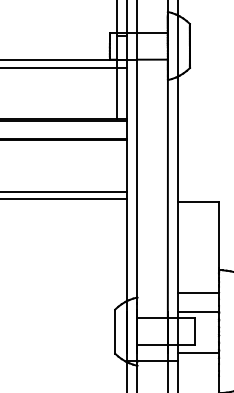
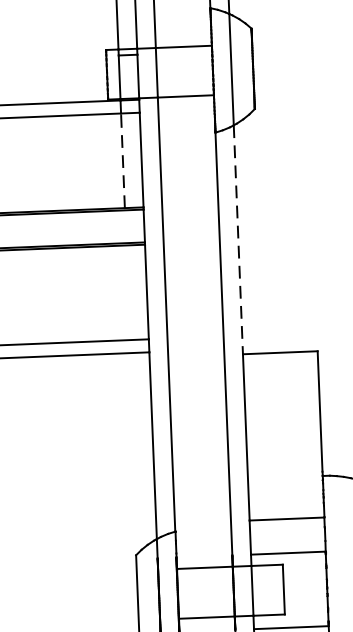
line: (116, 93) -> (122, 160), solid -> dashed
line: (178, 139) -> (239, 240), solid -> dashed

